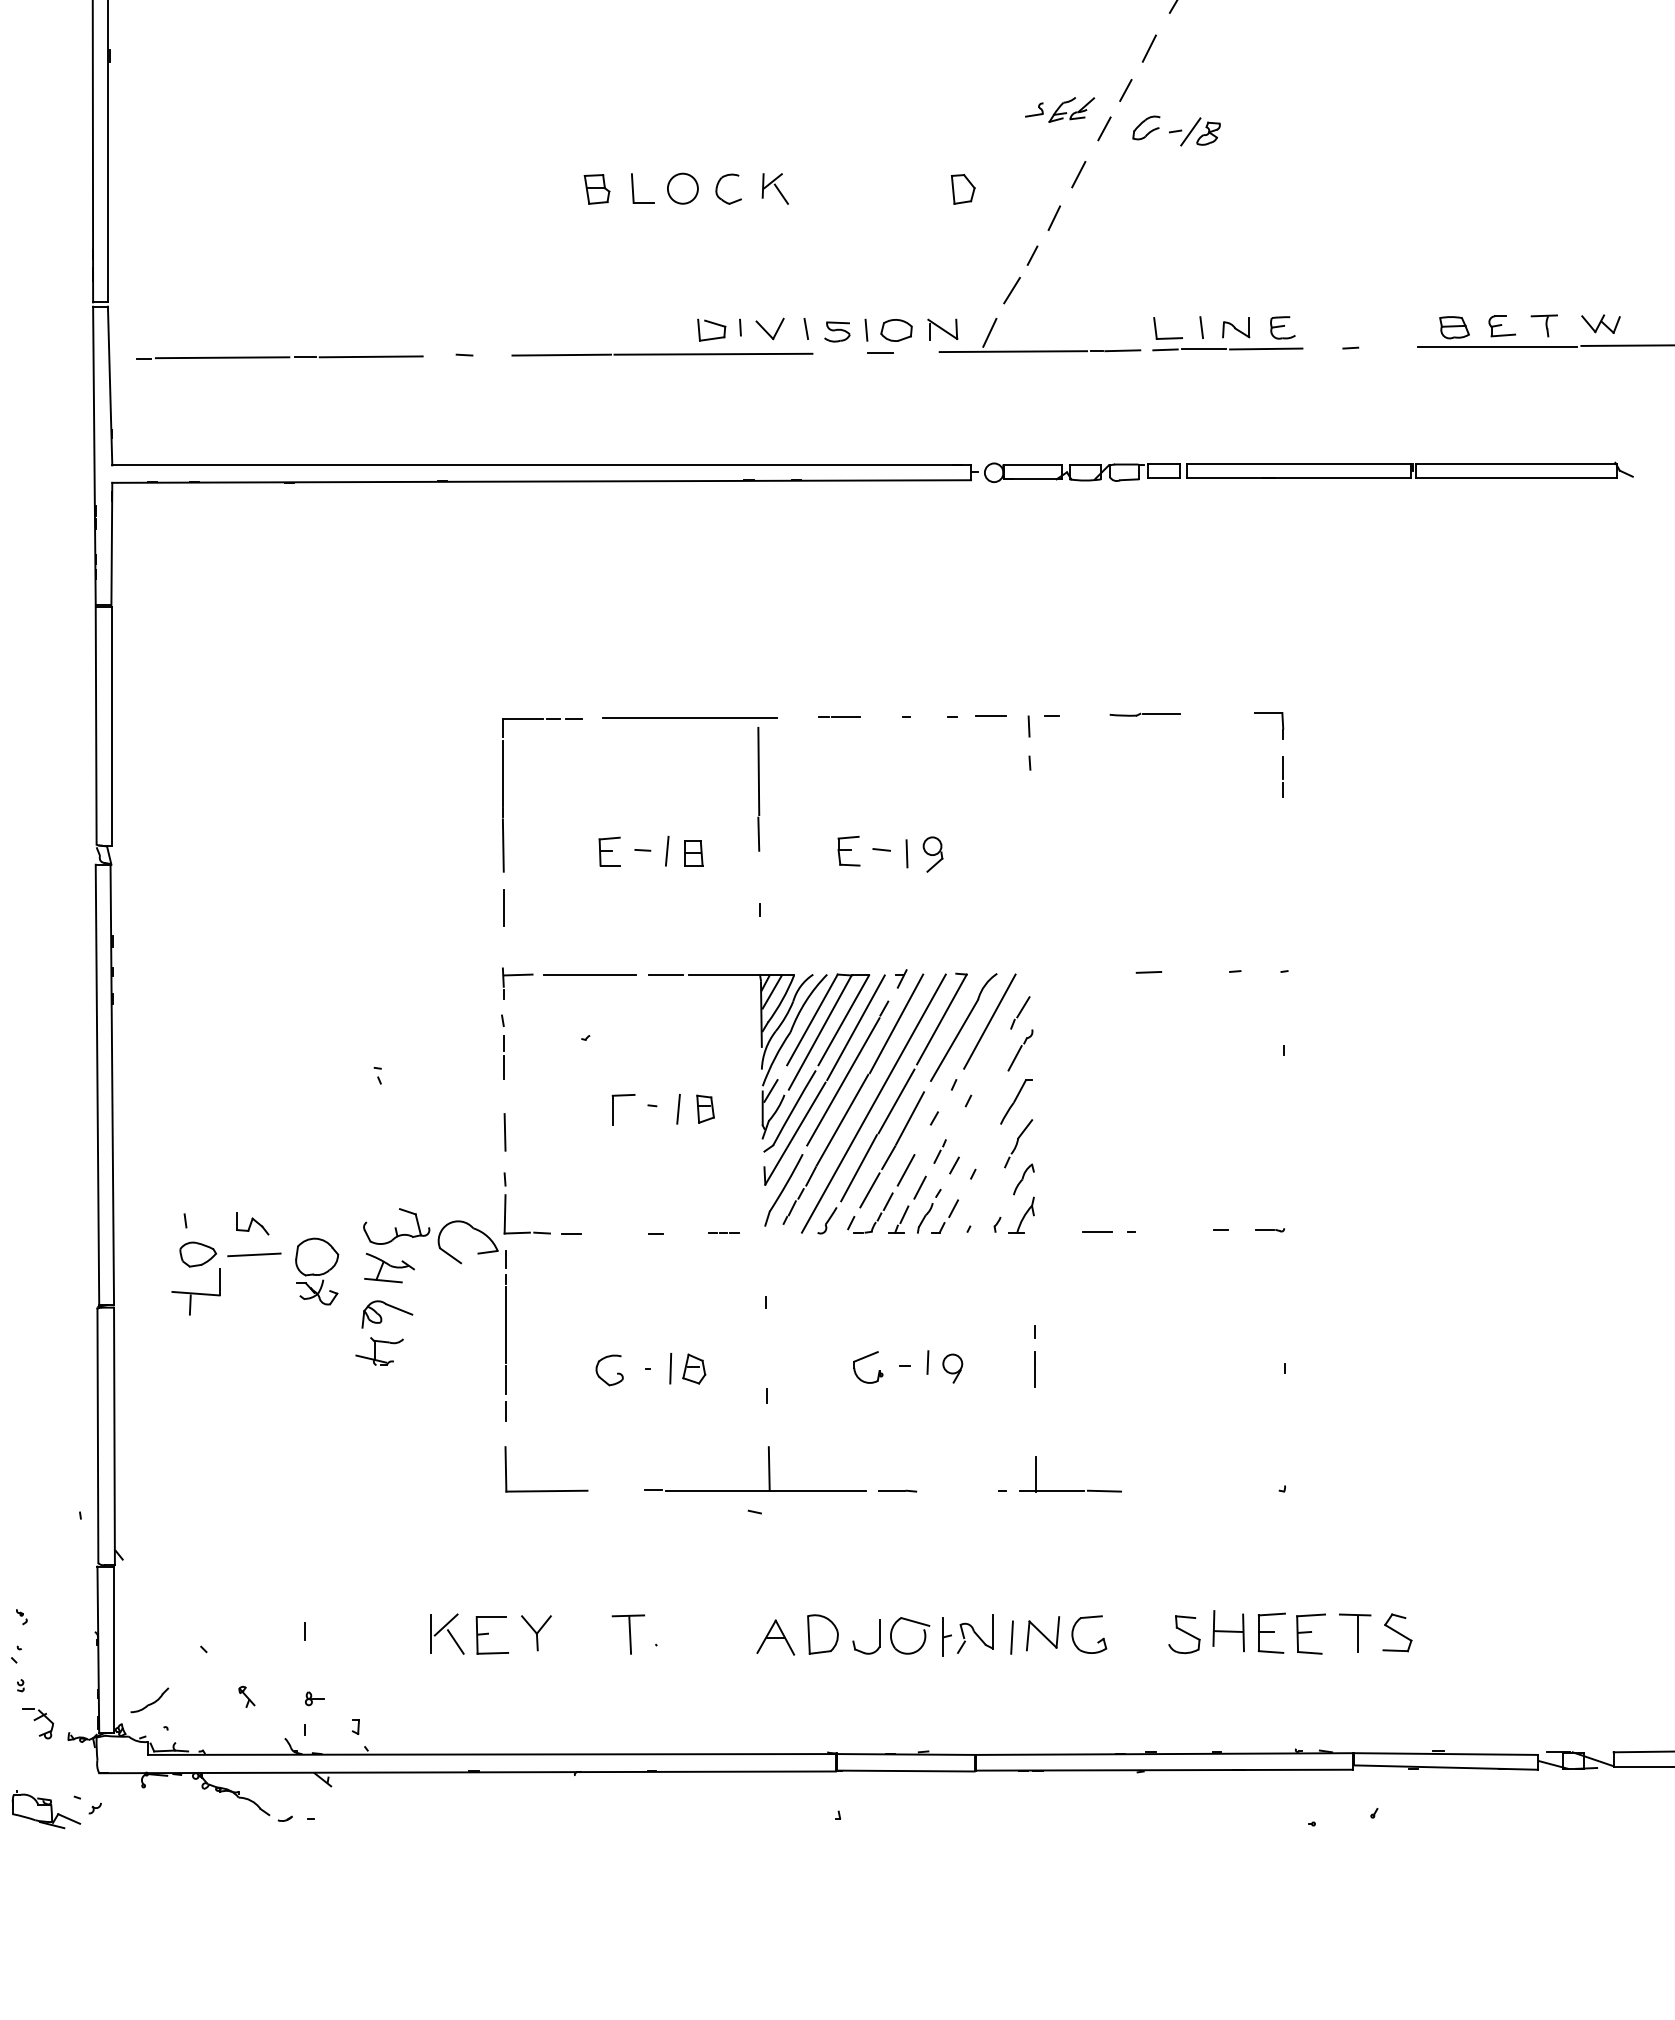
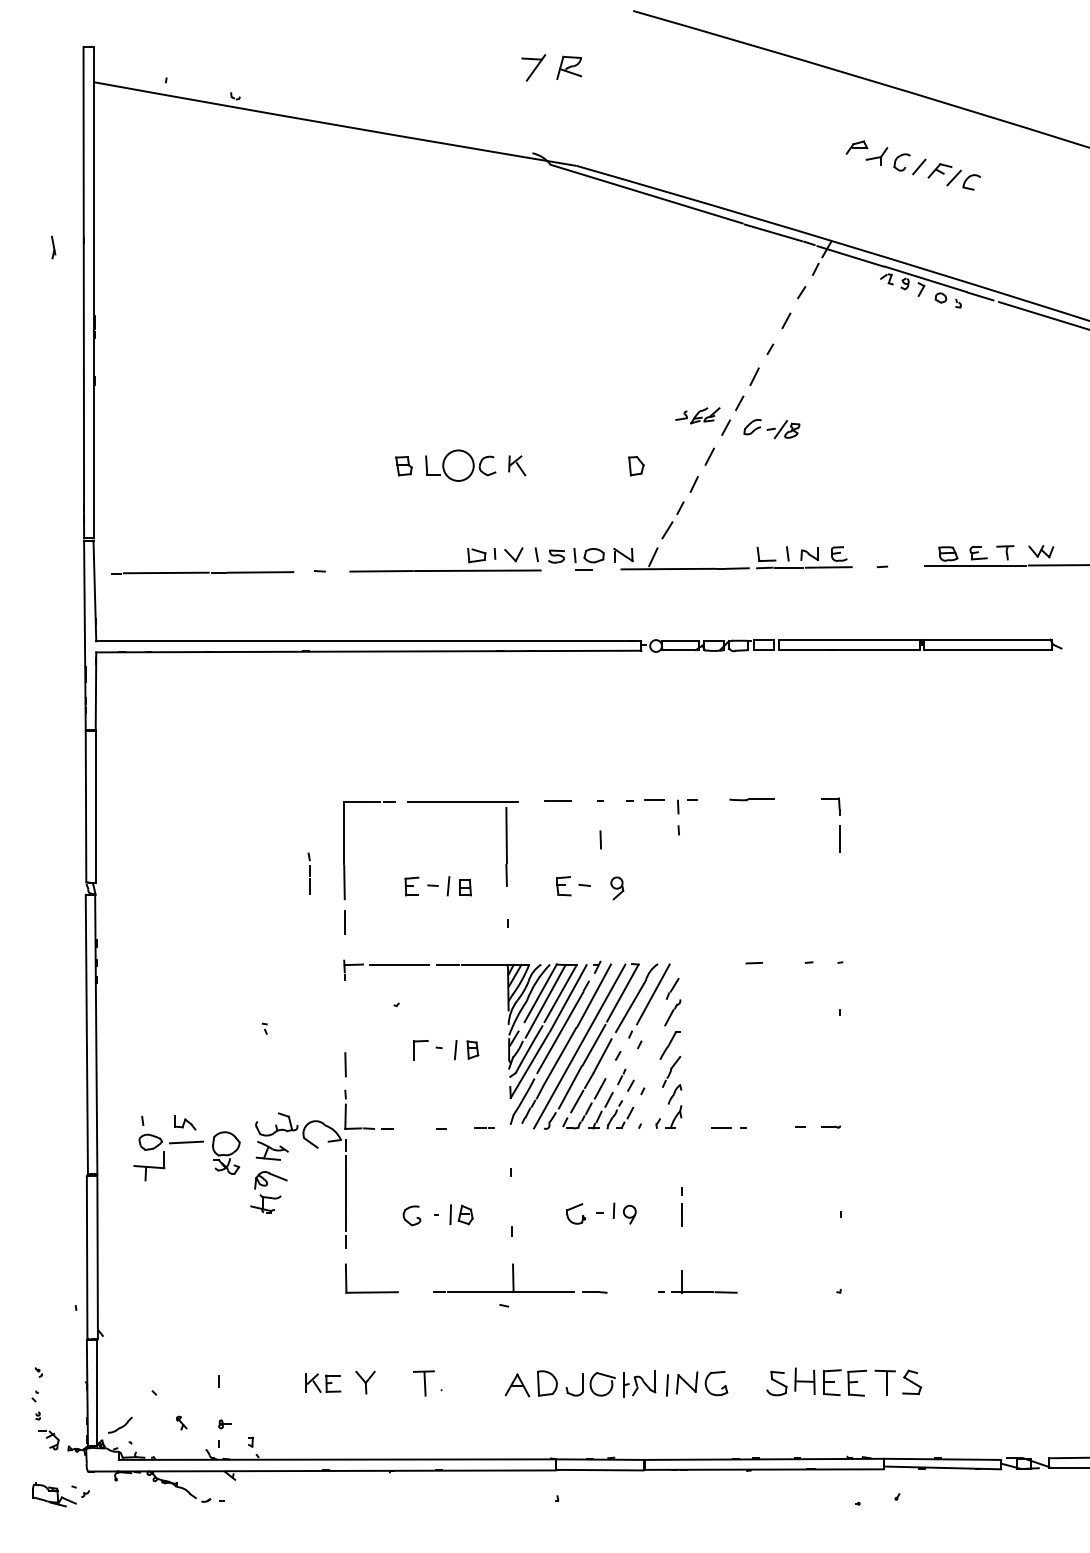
circle: (682, 188) -> (458, 465), size x1.6
line: (906, 853) -> (600, 839), moved
part: (501, 1046) -> (308, 873), moved
part: (470, 1632) -> (323, 1382), size x0.7

